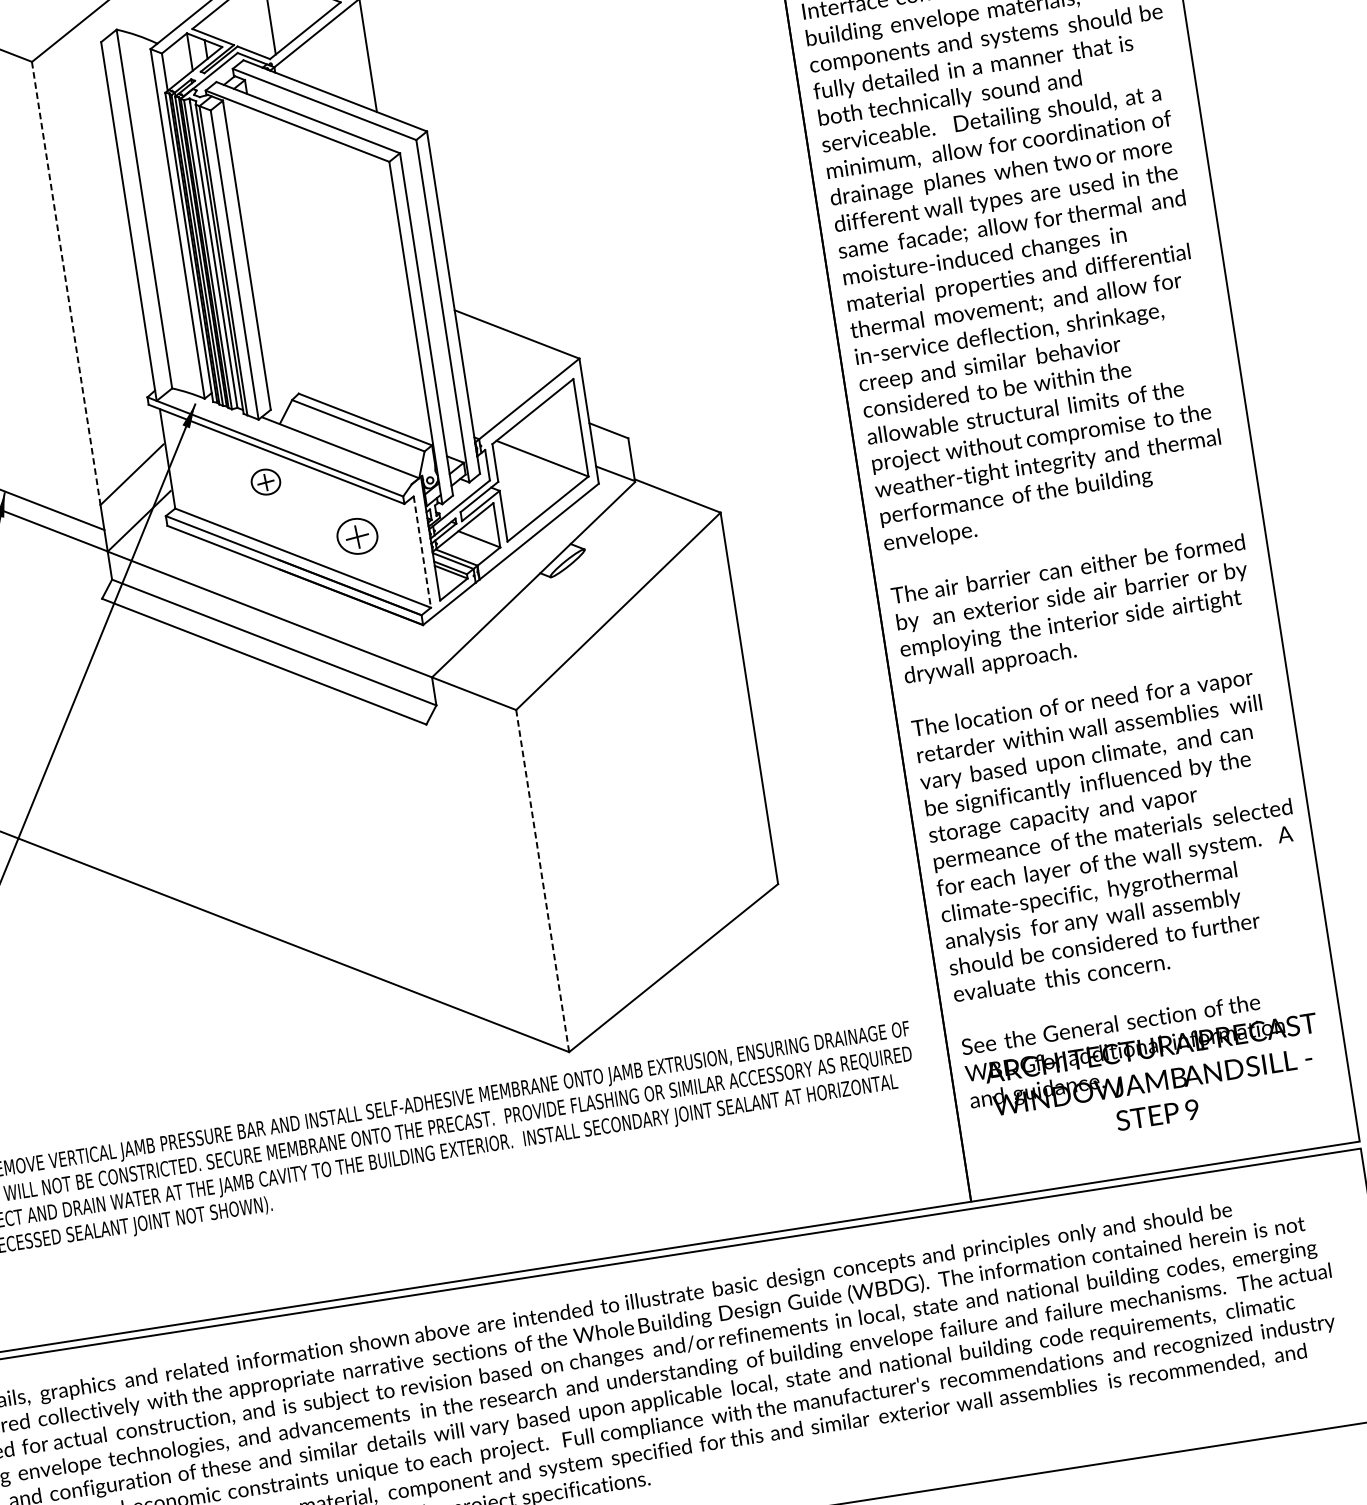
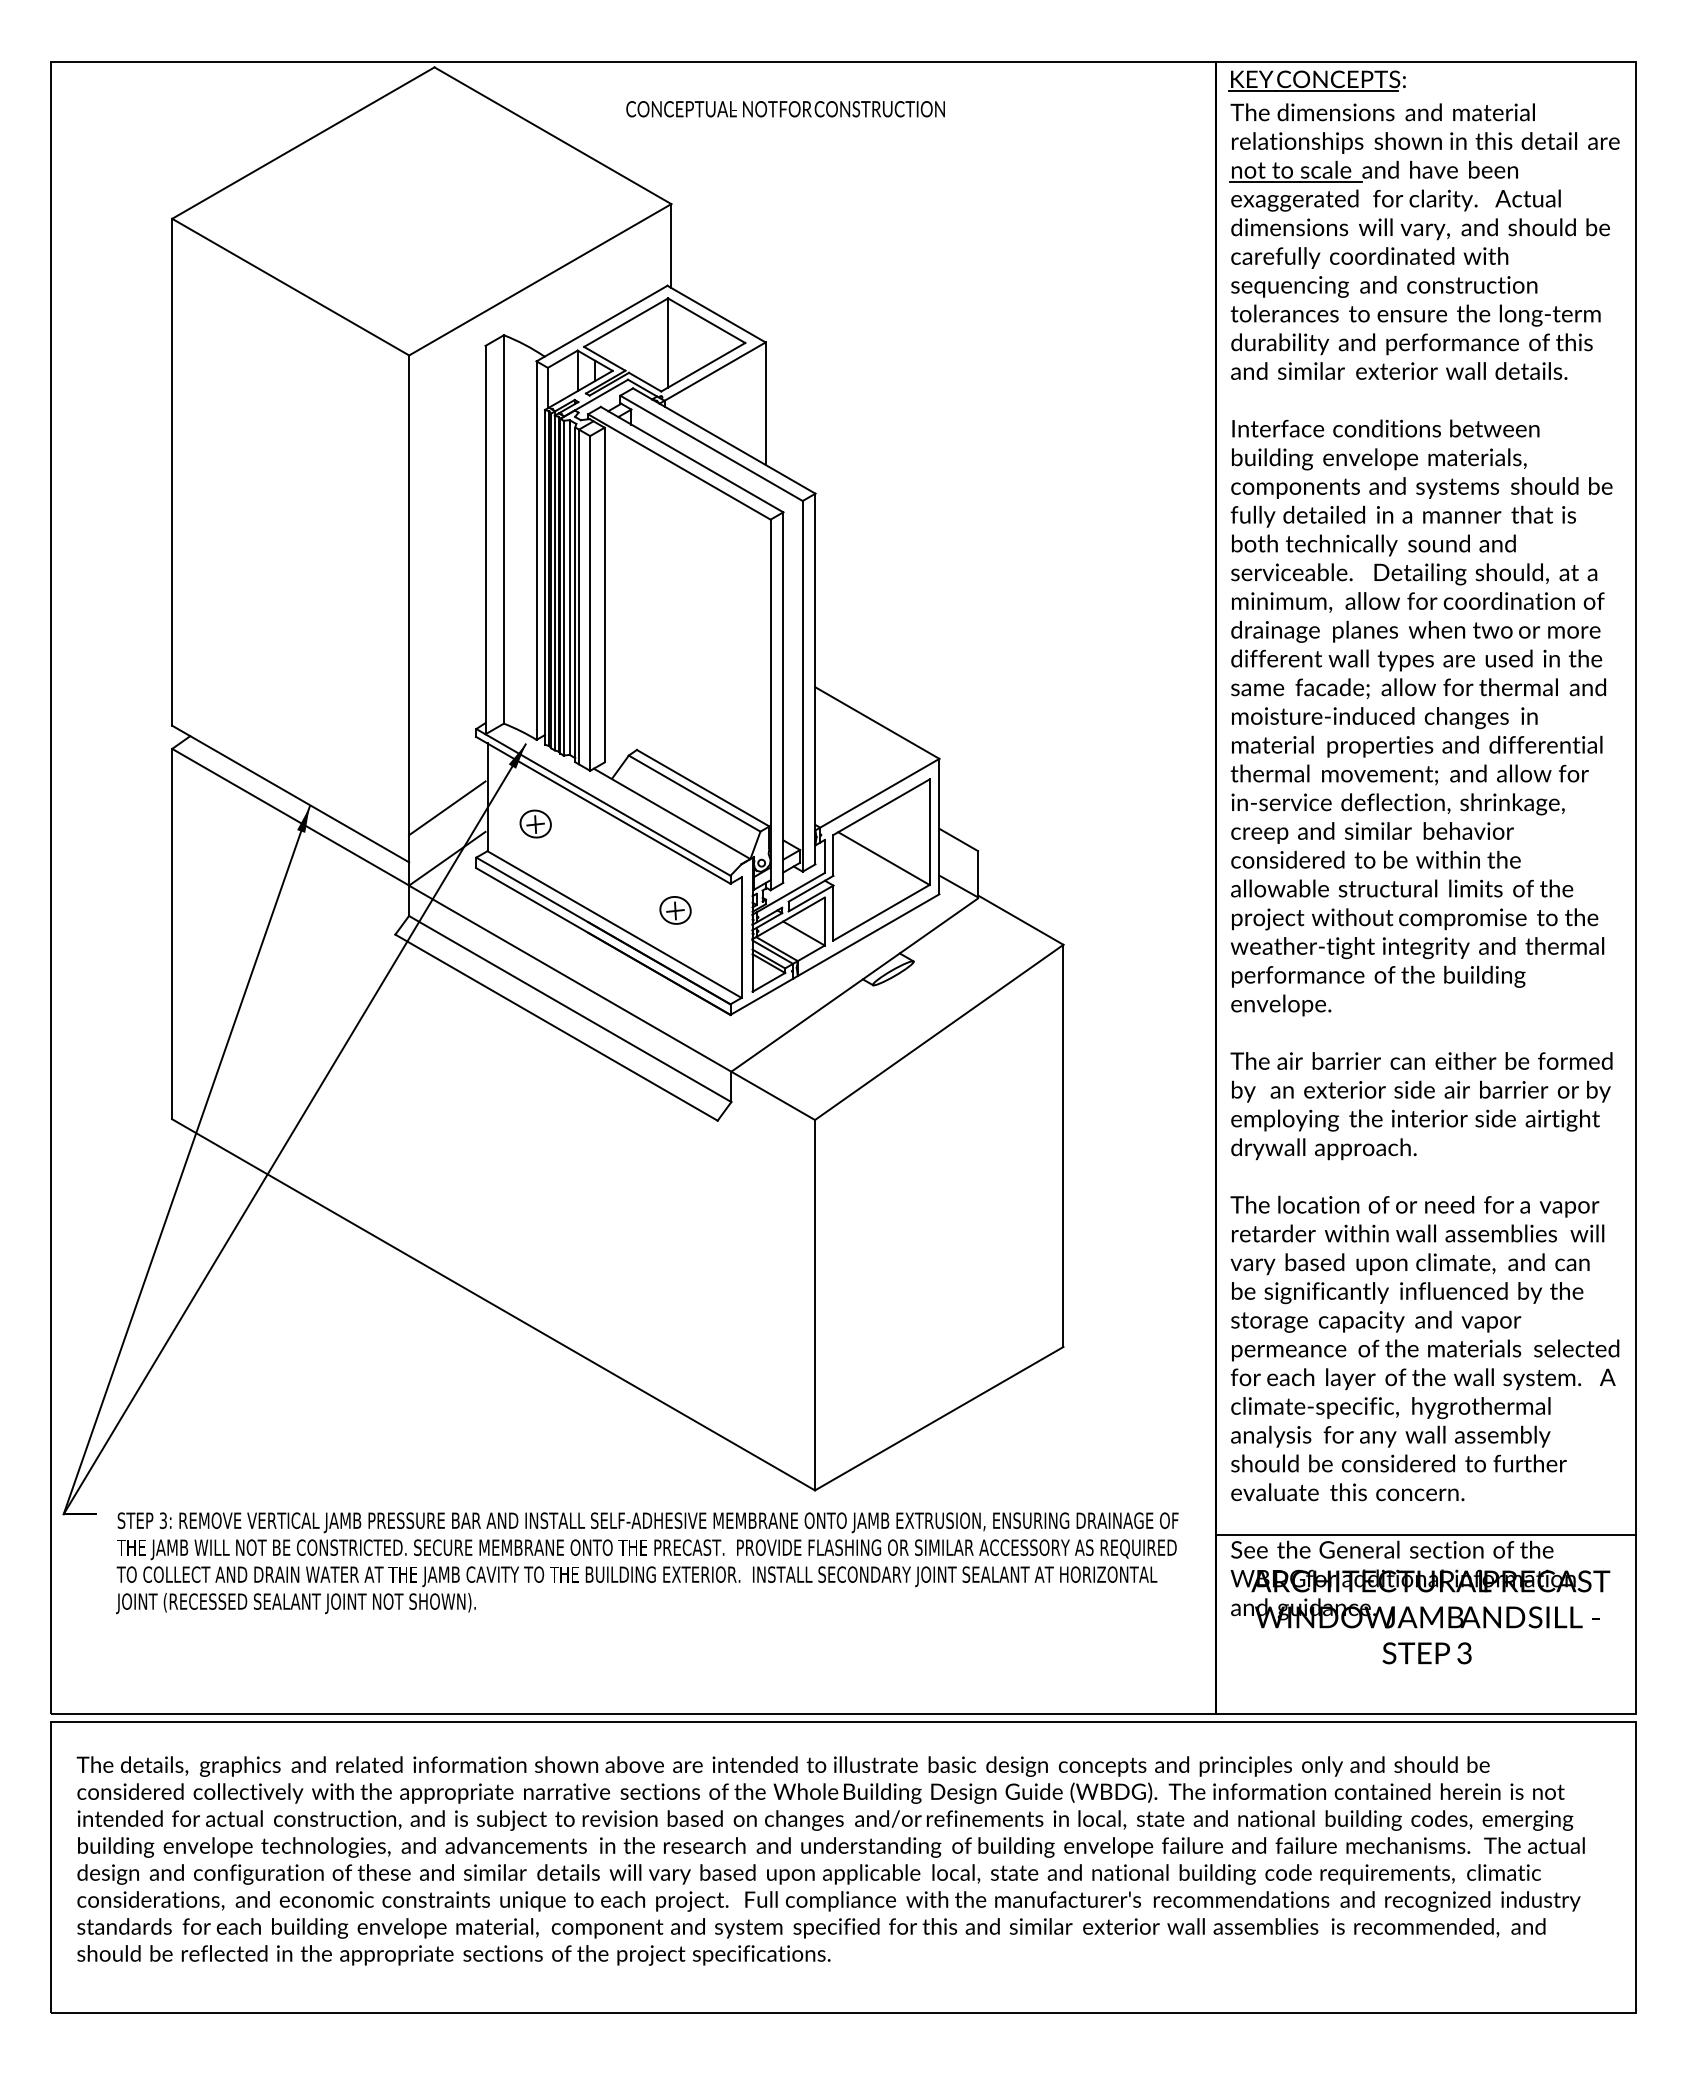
line: (66, 283) -> (409, 595), dashed -> solid
part: (265, 481) -> (535, 823), moved
part: (357, 536) -> (675, 910), size x0.71
line: (422, 552) -> (741, 938), dashed -> solid
line: (543, 881) -> (815, 1305), dashed -> solid
line: (1139, 1005) -> (1425, 1534), added
text: (1192, 1109) -> (1464, 1653), 9 -> 3

